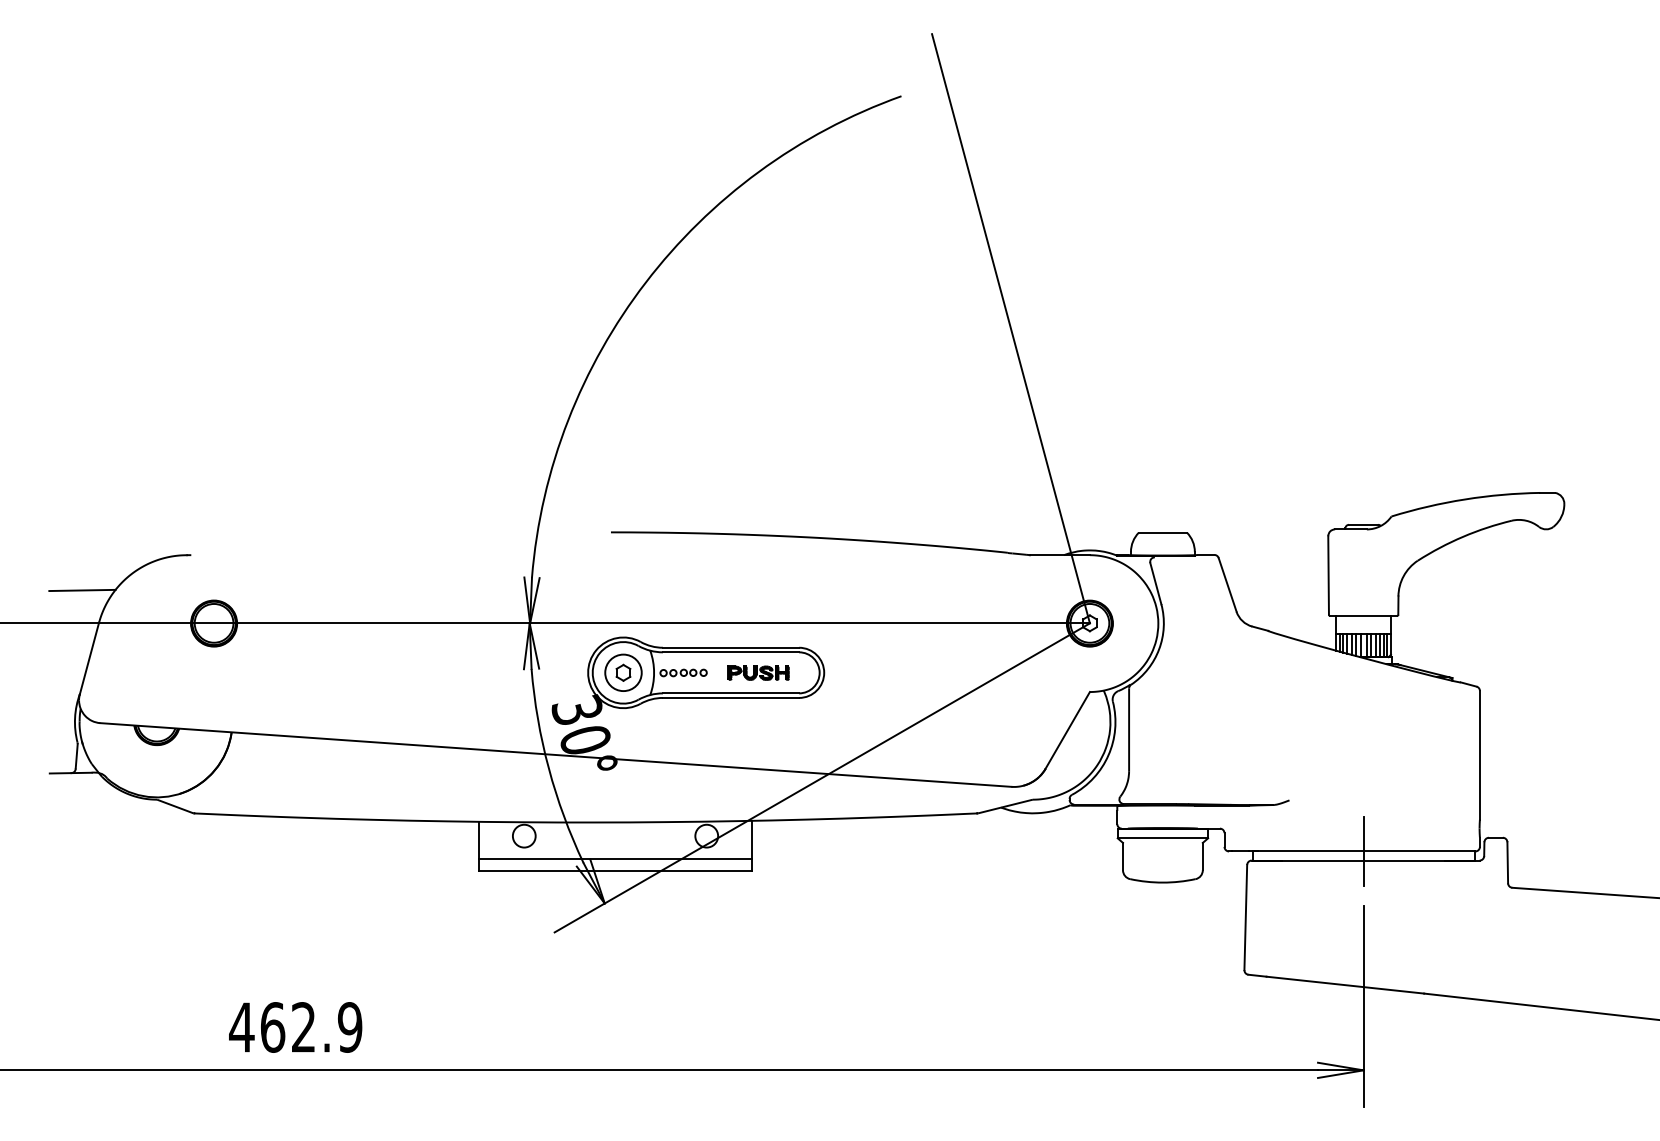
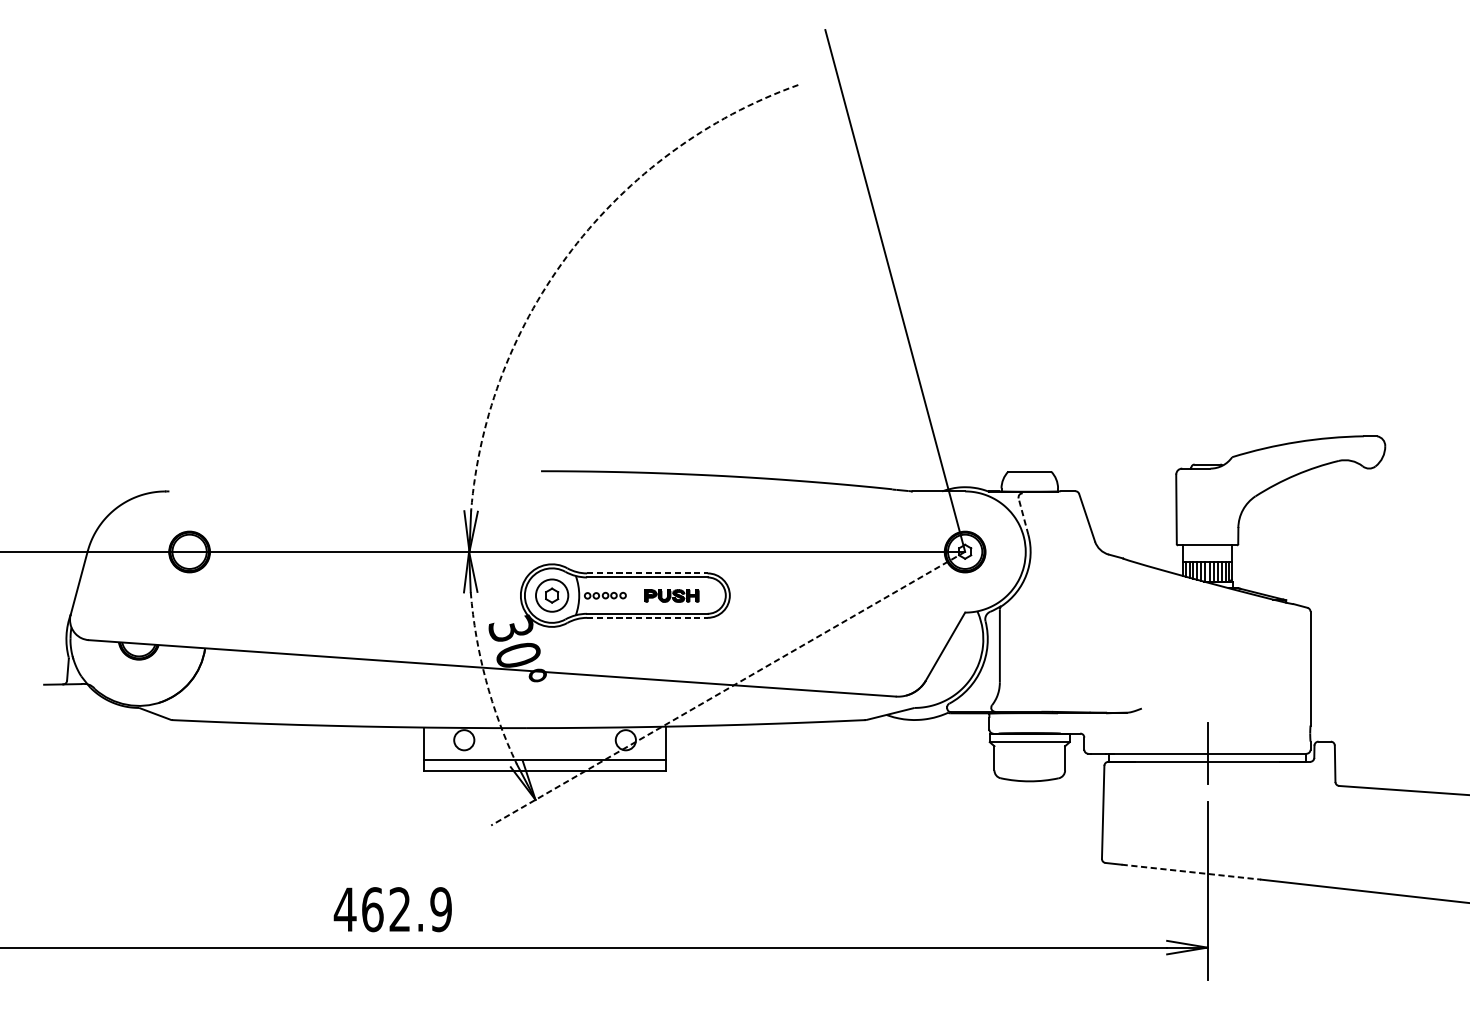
arc: (645, 282) -> (571, 249), solid -> dashed
line: (1155, 583) -> (1023, 516), solid -> dashed
line: (82, 590) -> (73, 522), removed
line: (731, 647) -> (647, 573), solid -> dashed
line: (731, 697) -> (647, 617), solid -> dashed
arc: (548, 768) -> (485, 680), solid -> dashed
line: (821, 778) -> (727, 689), solid -> dashed
line: (1345, 985) -> (1191, 872), solid -> dashed
text: (295, 1027) -> (392, 909), moved

